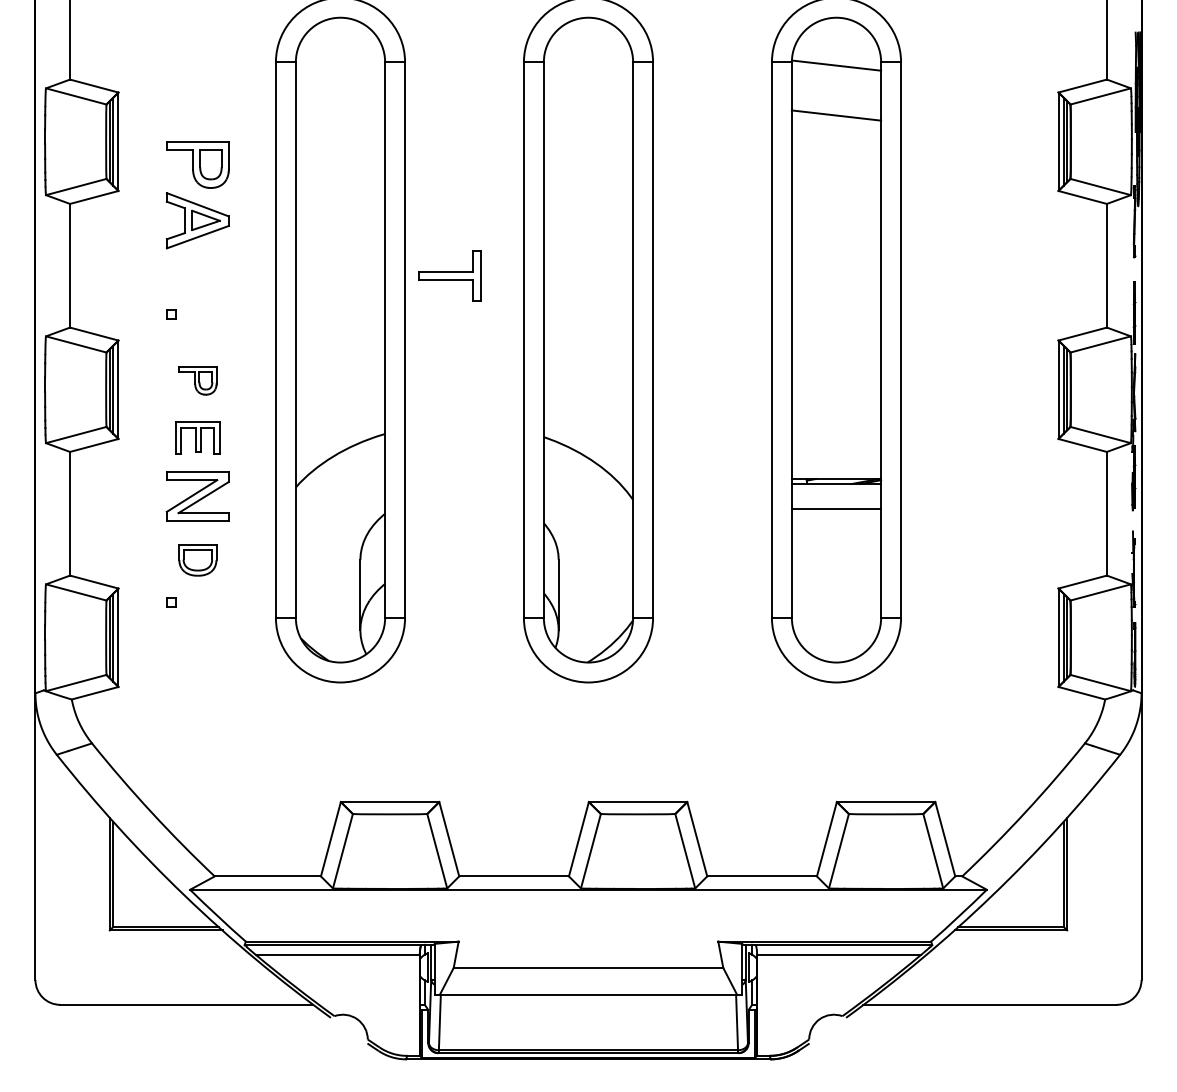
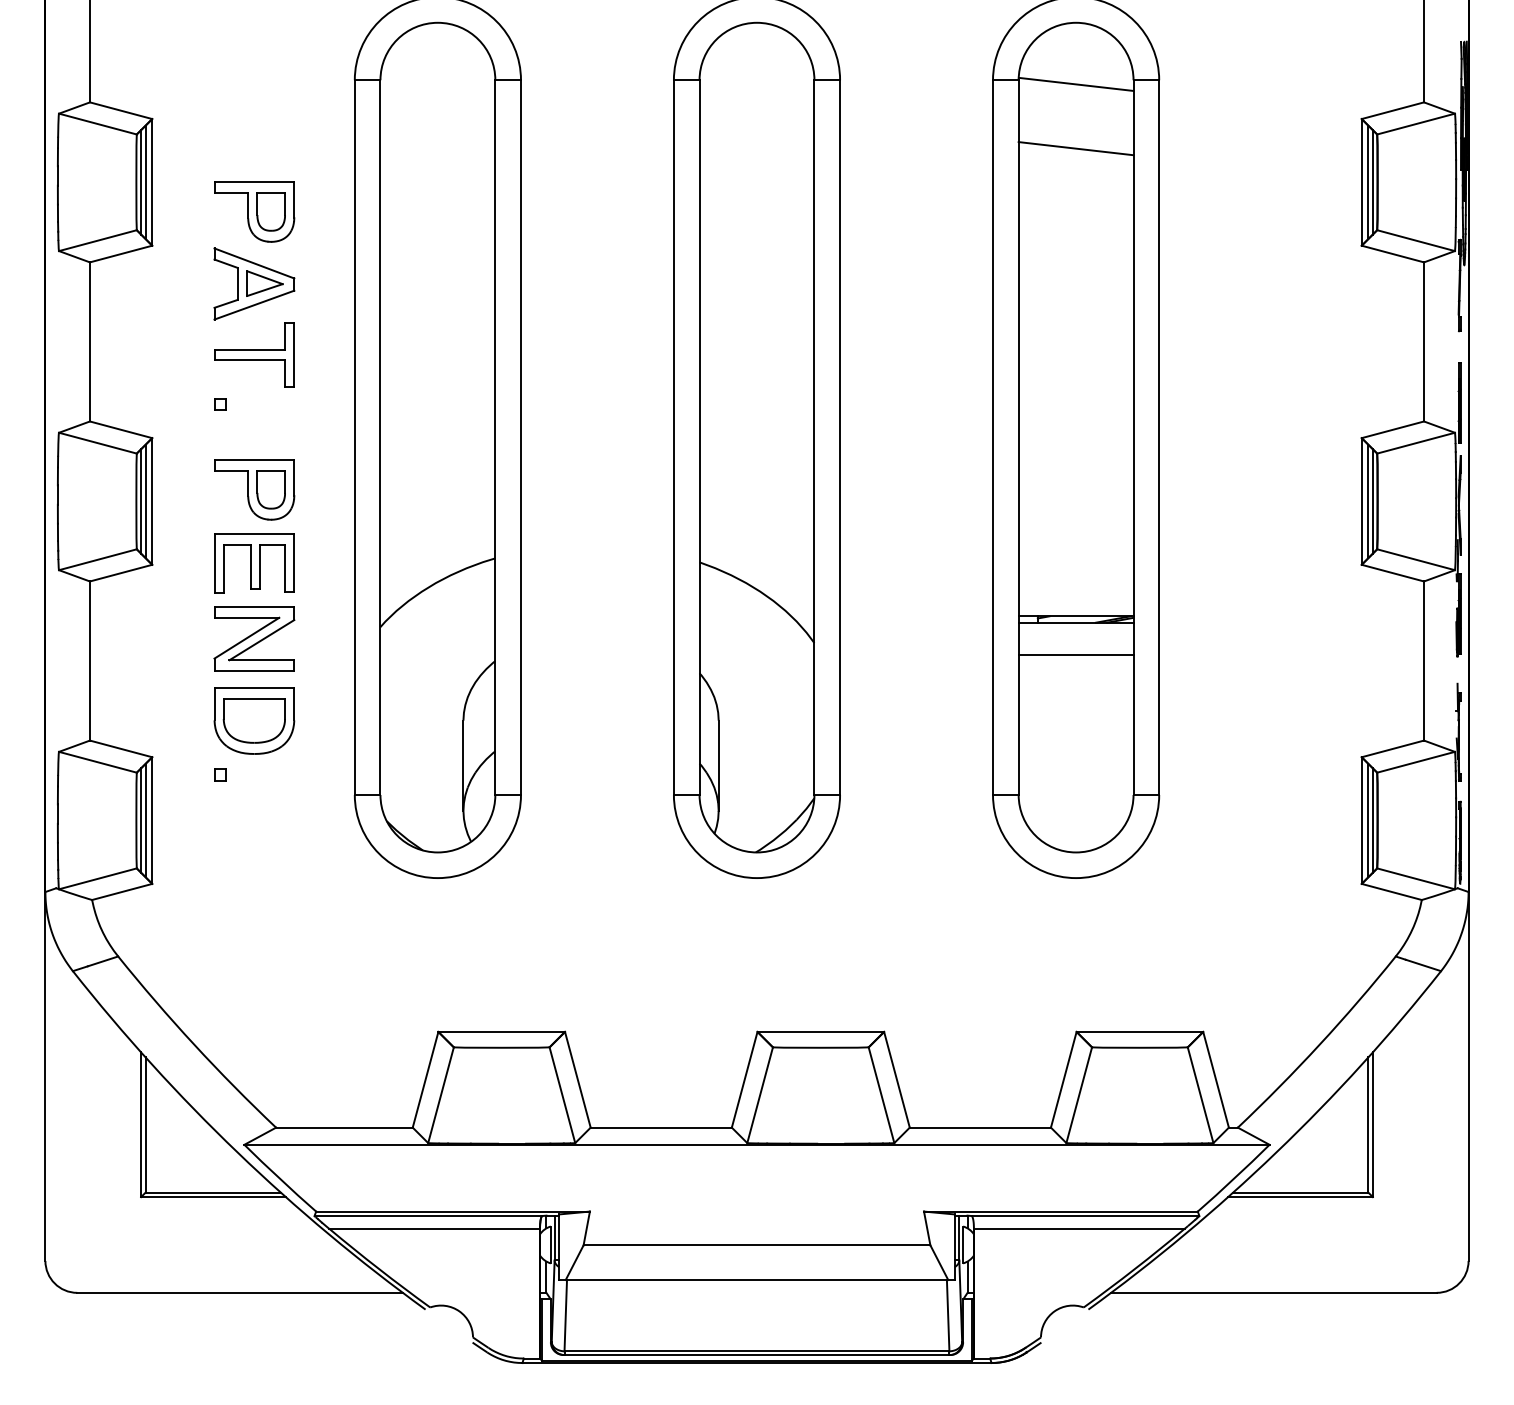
part: (449, 275) -> (254, 354), moved
part: (197, 380) -> (254, 489), size x1.67
part: (197, 437) -> (254, 563), size x1.43
part: (197, 559) -> (254, 720), size x1.67

